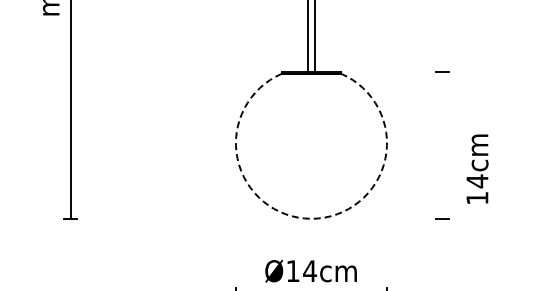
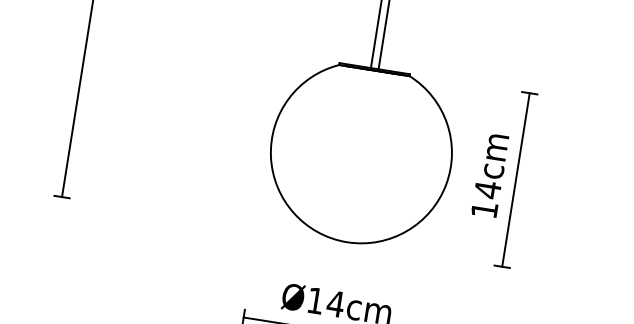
line: (442, 145) -> (516, 180), added
text: (477, 168) -> (490, 174), moved
arc: (311, 218) -> (347, 241), dashed -> solid

